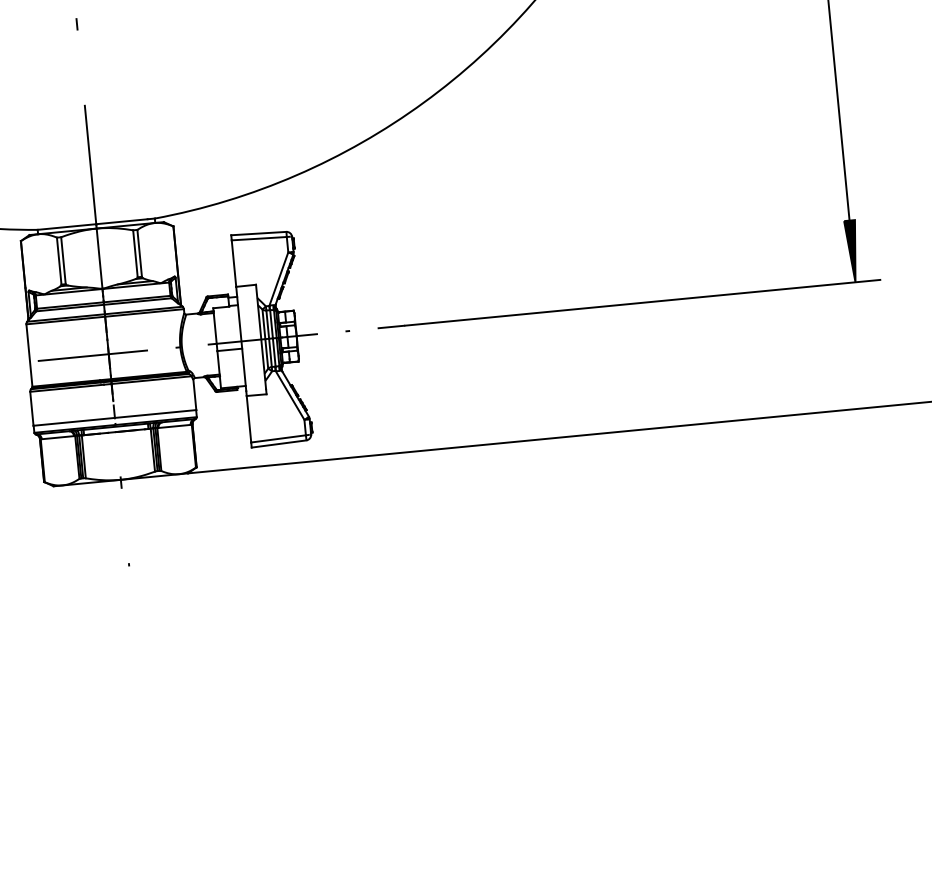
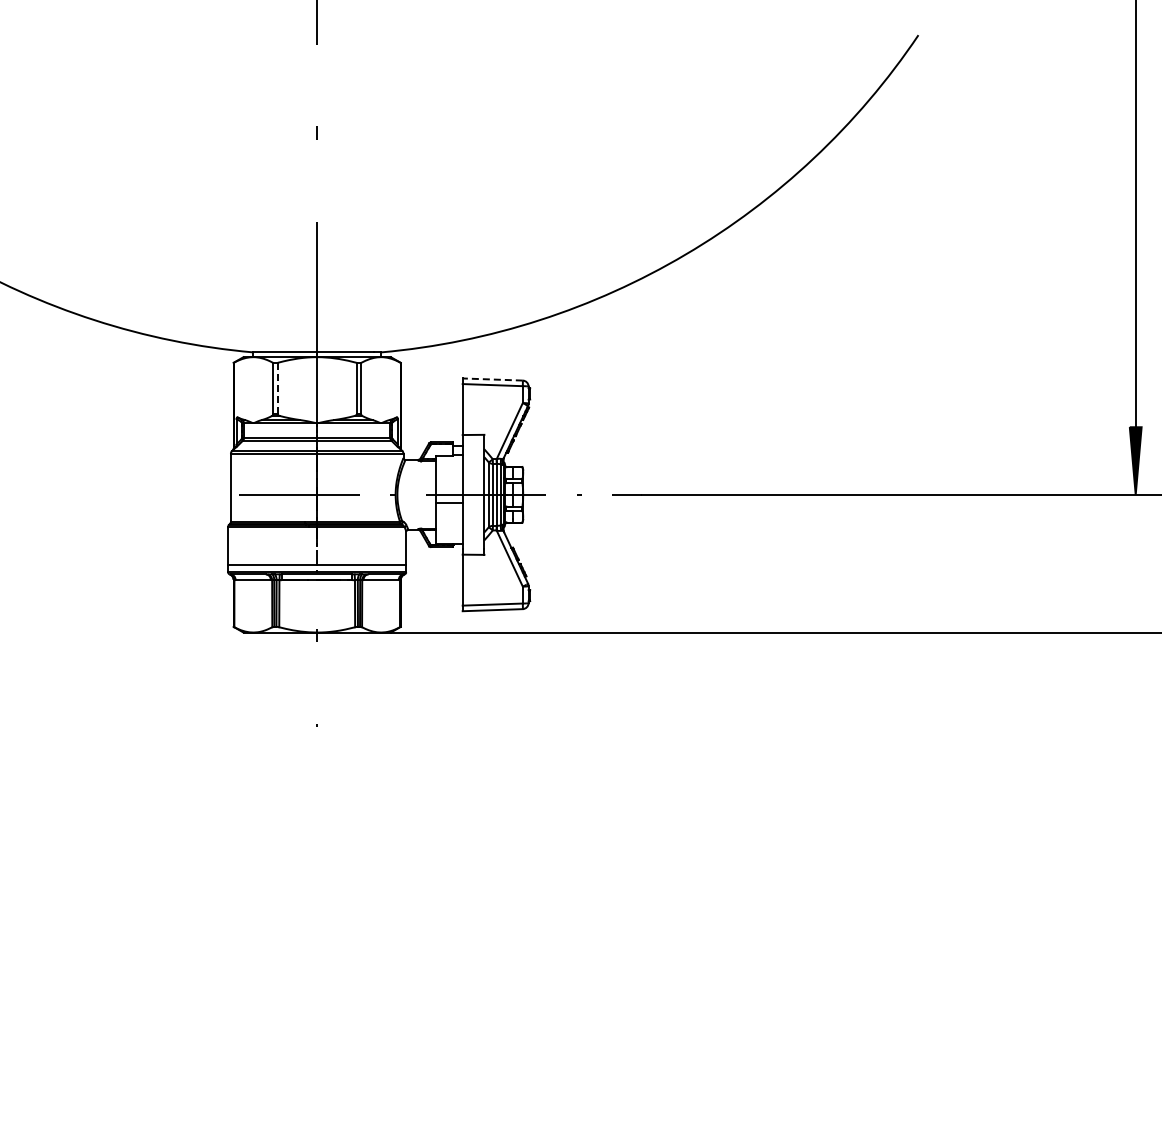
line: (258, 233) -> (492, 379), solid -> dashed
line: (63, 260) -> (277, 388), solid -> dashed

